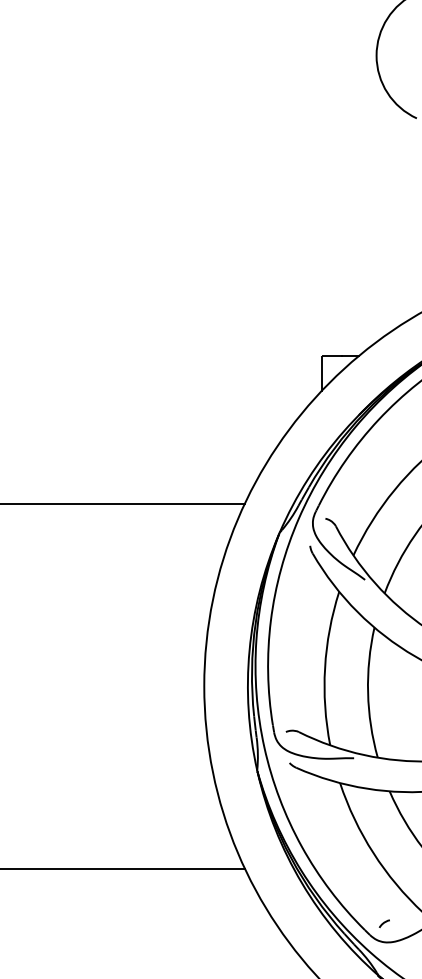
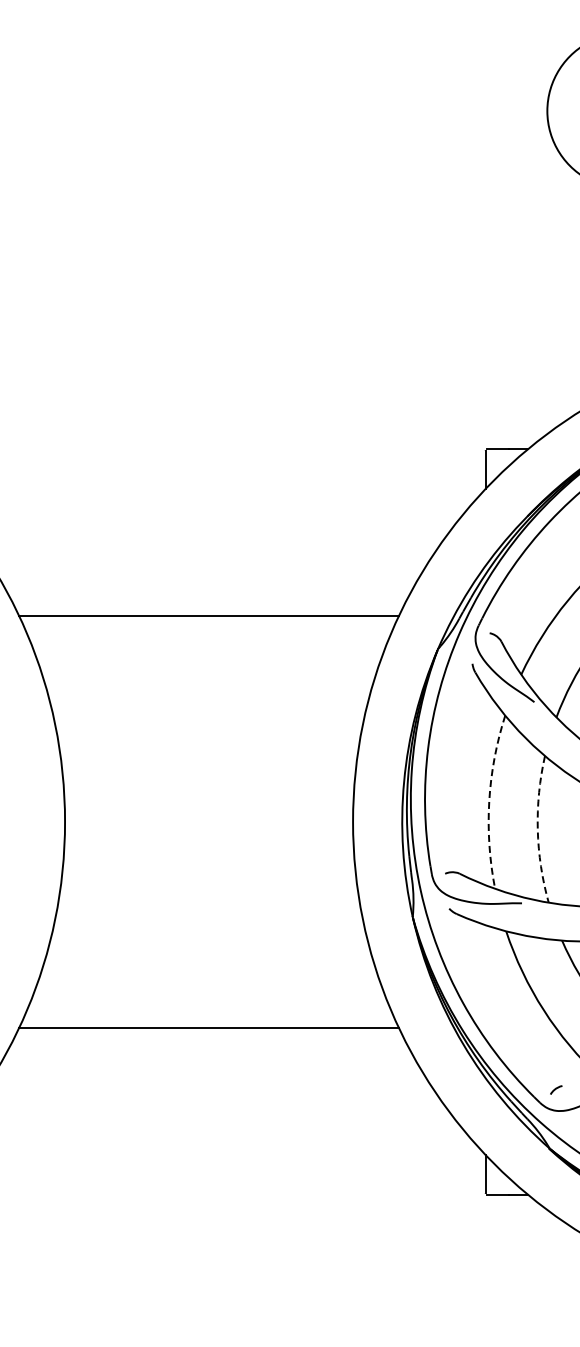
arc: (325, 667) -> (489, 801), solid -> dashed
arc: (367, 692) -> (537, 829), solid -> dashed

